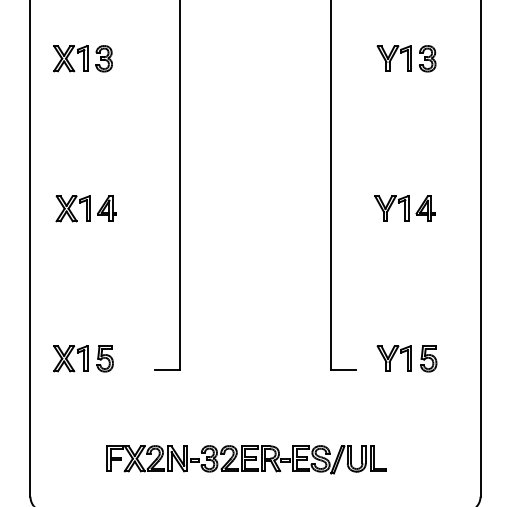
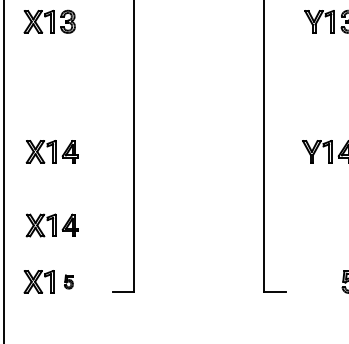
part: (85, 293) -> (51, 225), added
part: (104, 358) -> (68, 281), size x0.6
part: (393, 358) -> (318, 281), removed

